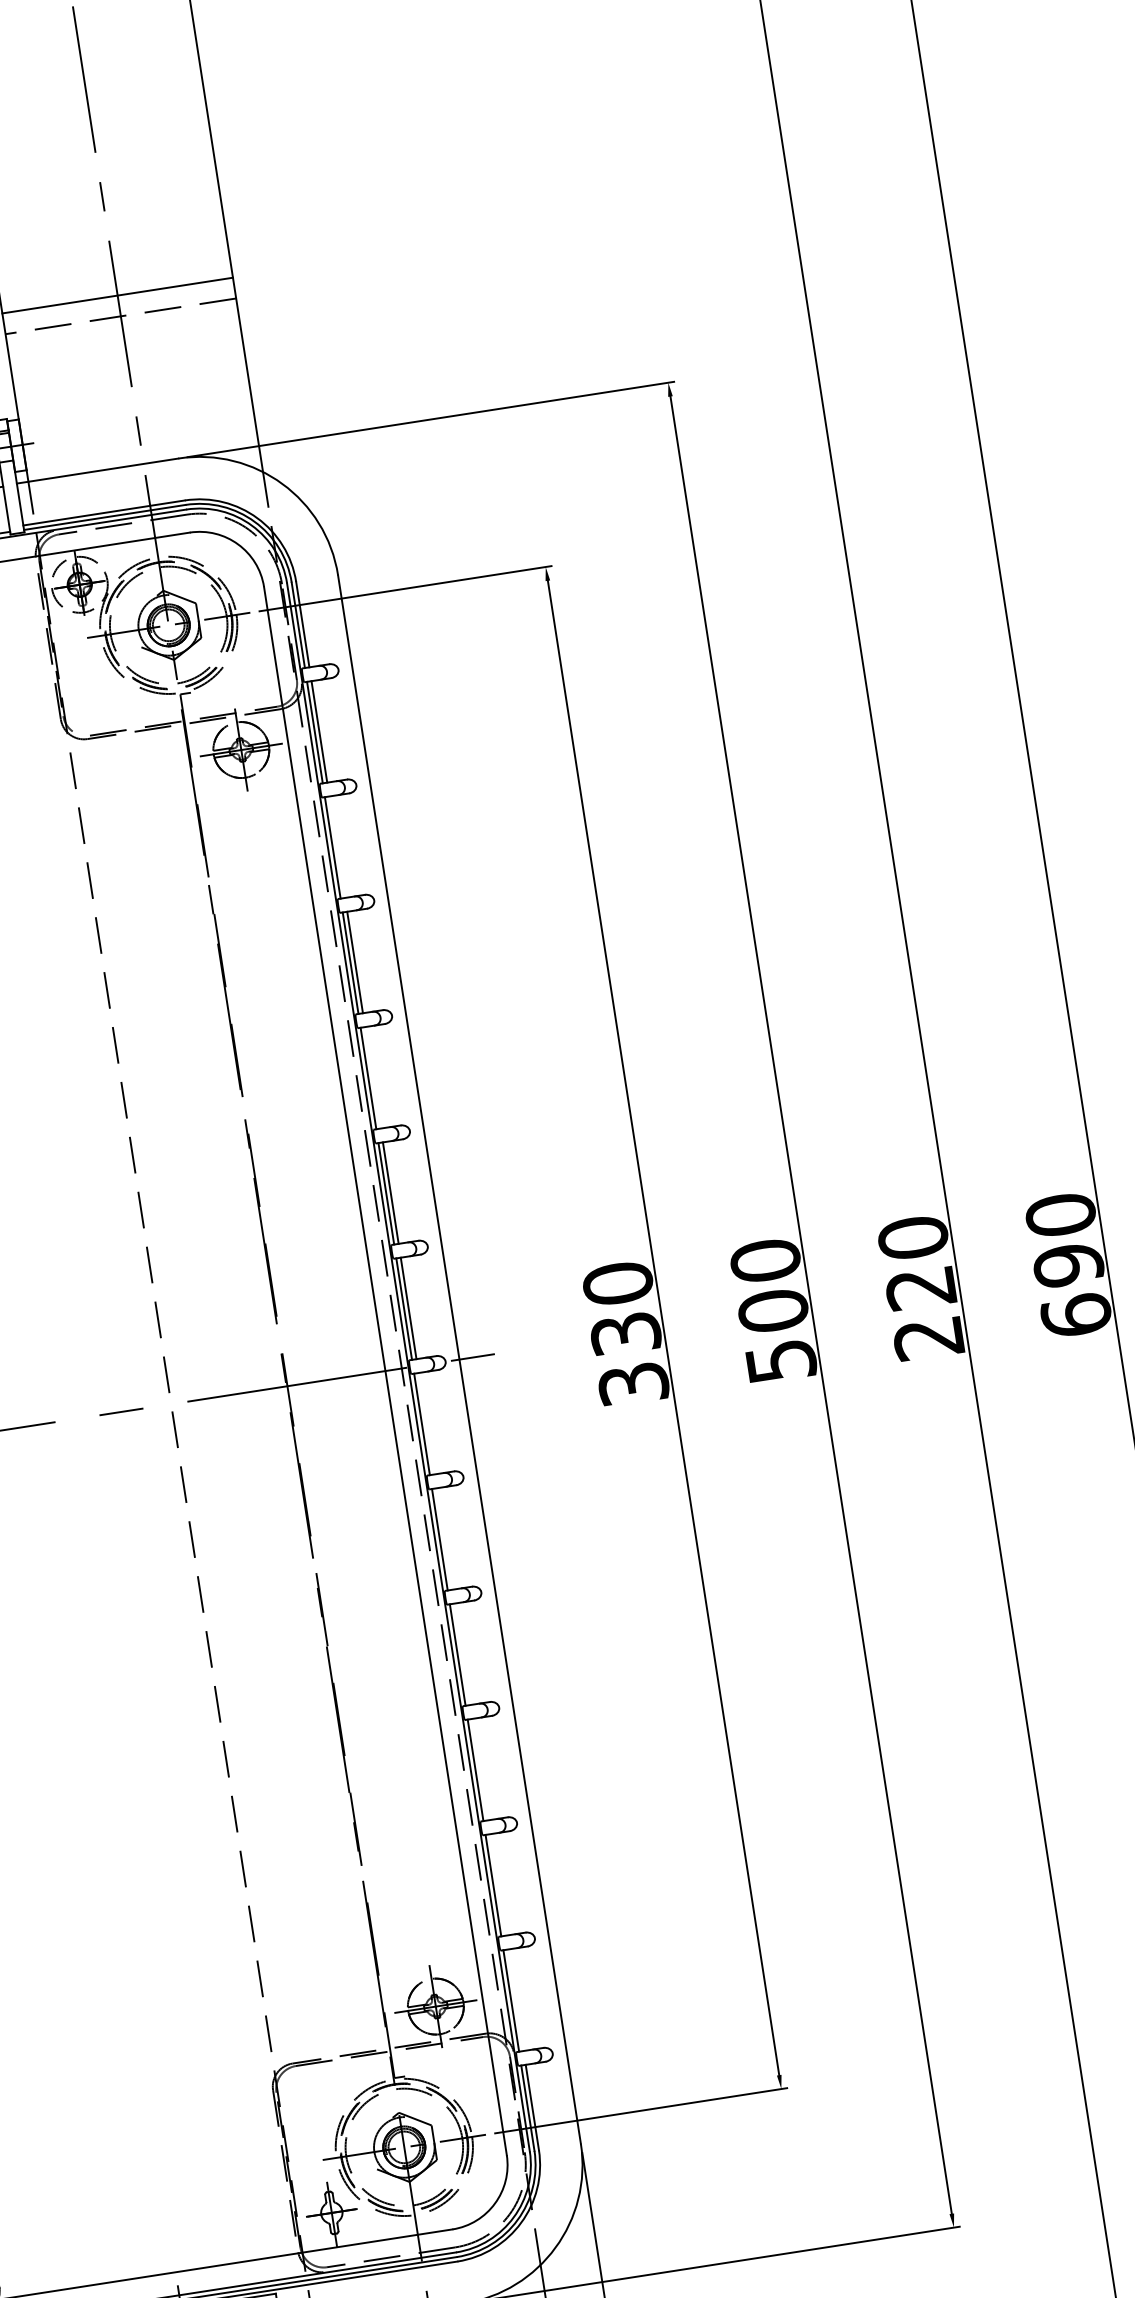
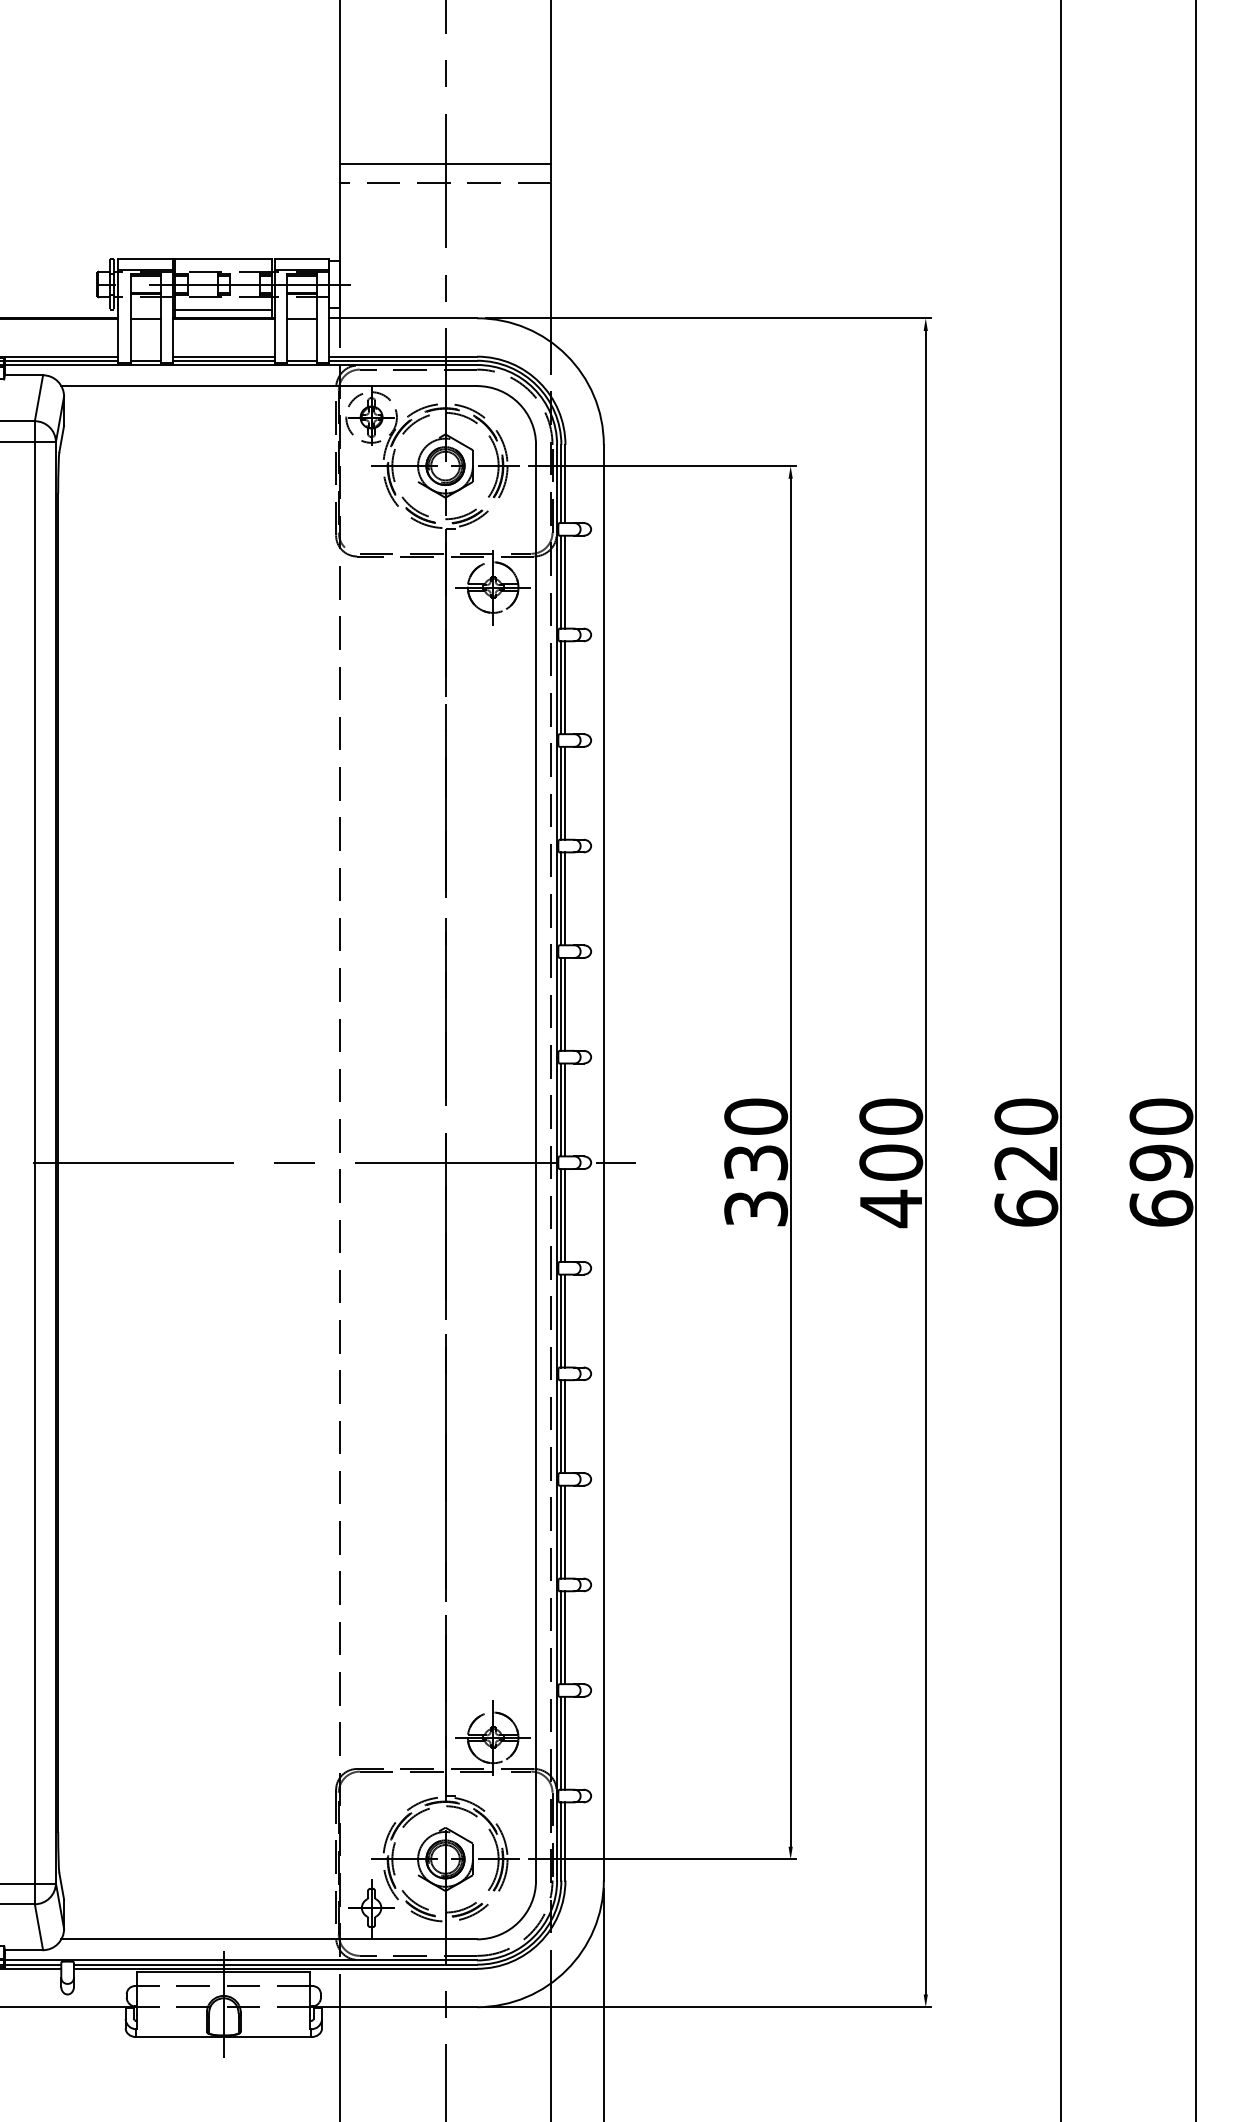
line: (337, 846) -> (565, 687), added
line: (372, 1077) -> (565, 898), added
text: (928, 1338) -> (1026, 1208), 220 -> 620
text: (781, 1360) -> (891, 1208), 500 -> 400
line: (426, 1423) -> (565, 1215), added
line: (444, 1538) -> (565, 1320), added
line: (462, 1654) -> (565, 1426), added
line: (479, 1768) -> (565, 1531), added
line: (497, 1884) -> (565, 1637), added
line: (515, 1999) -> (565, 1742), added

